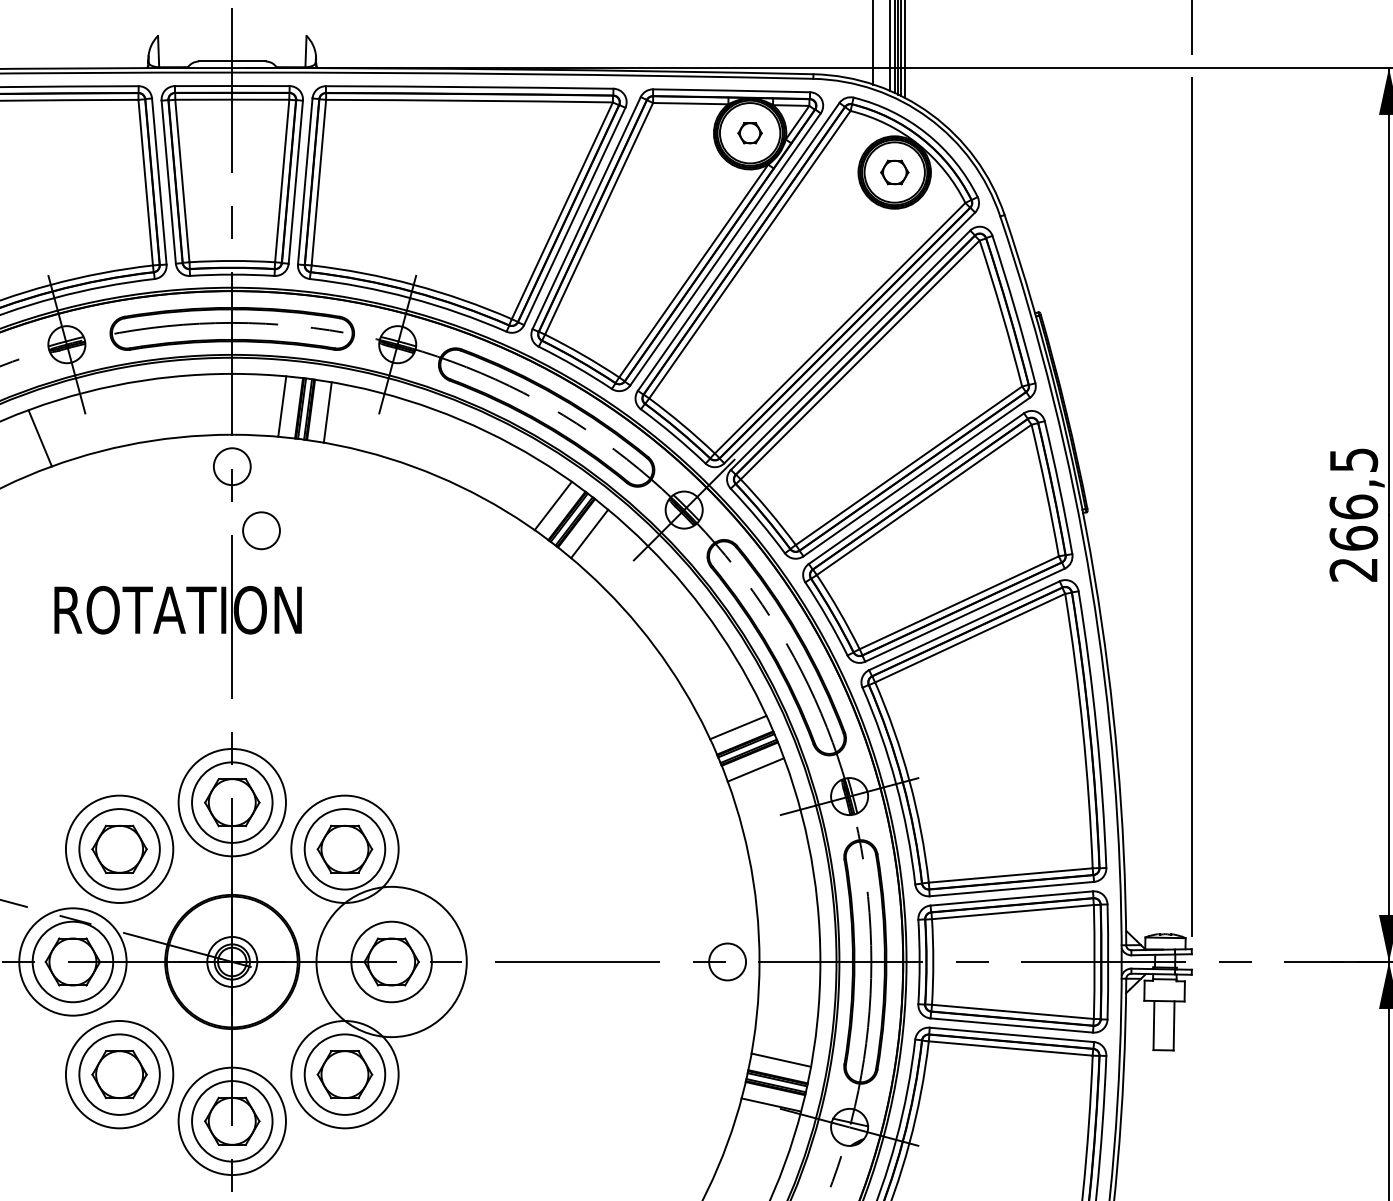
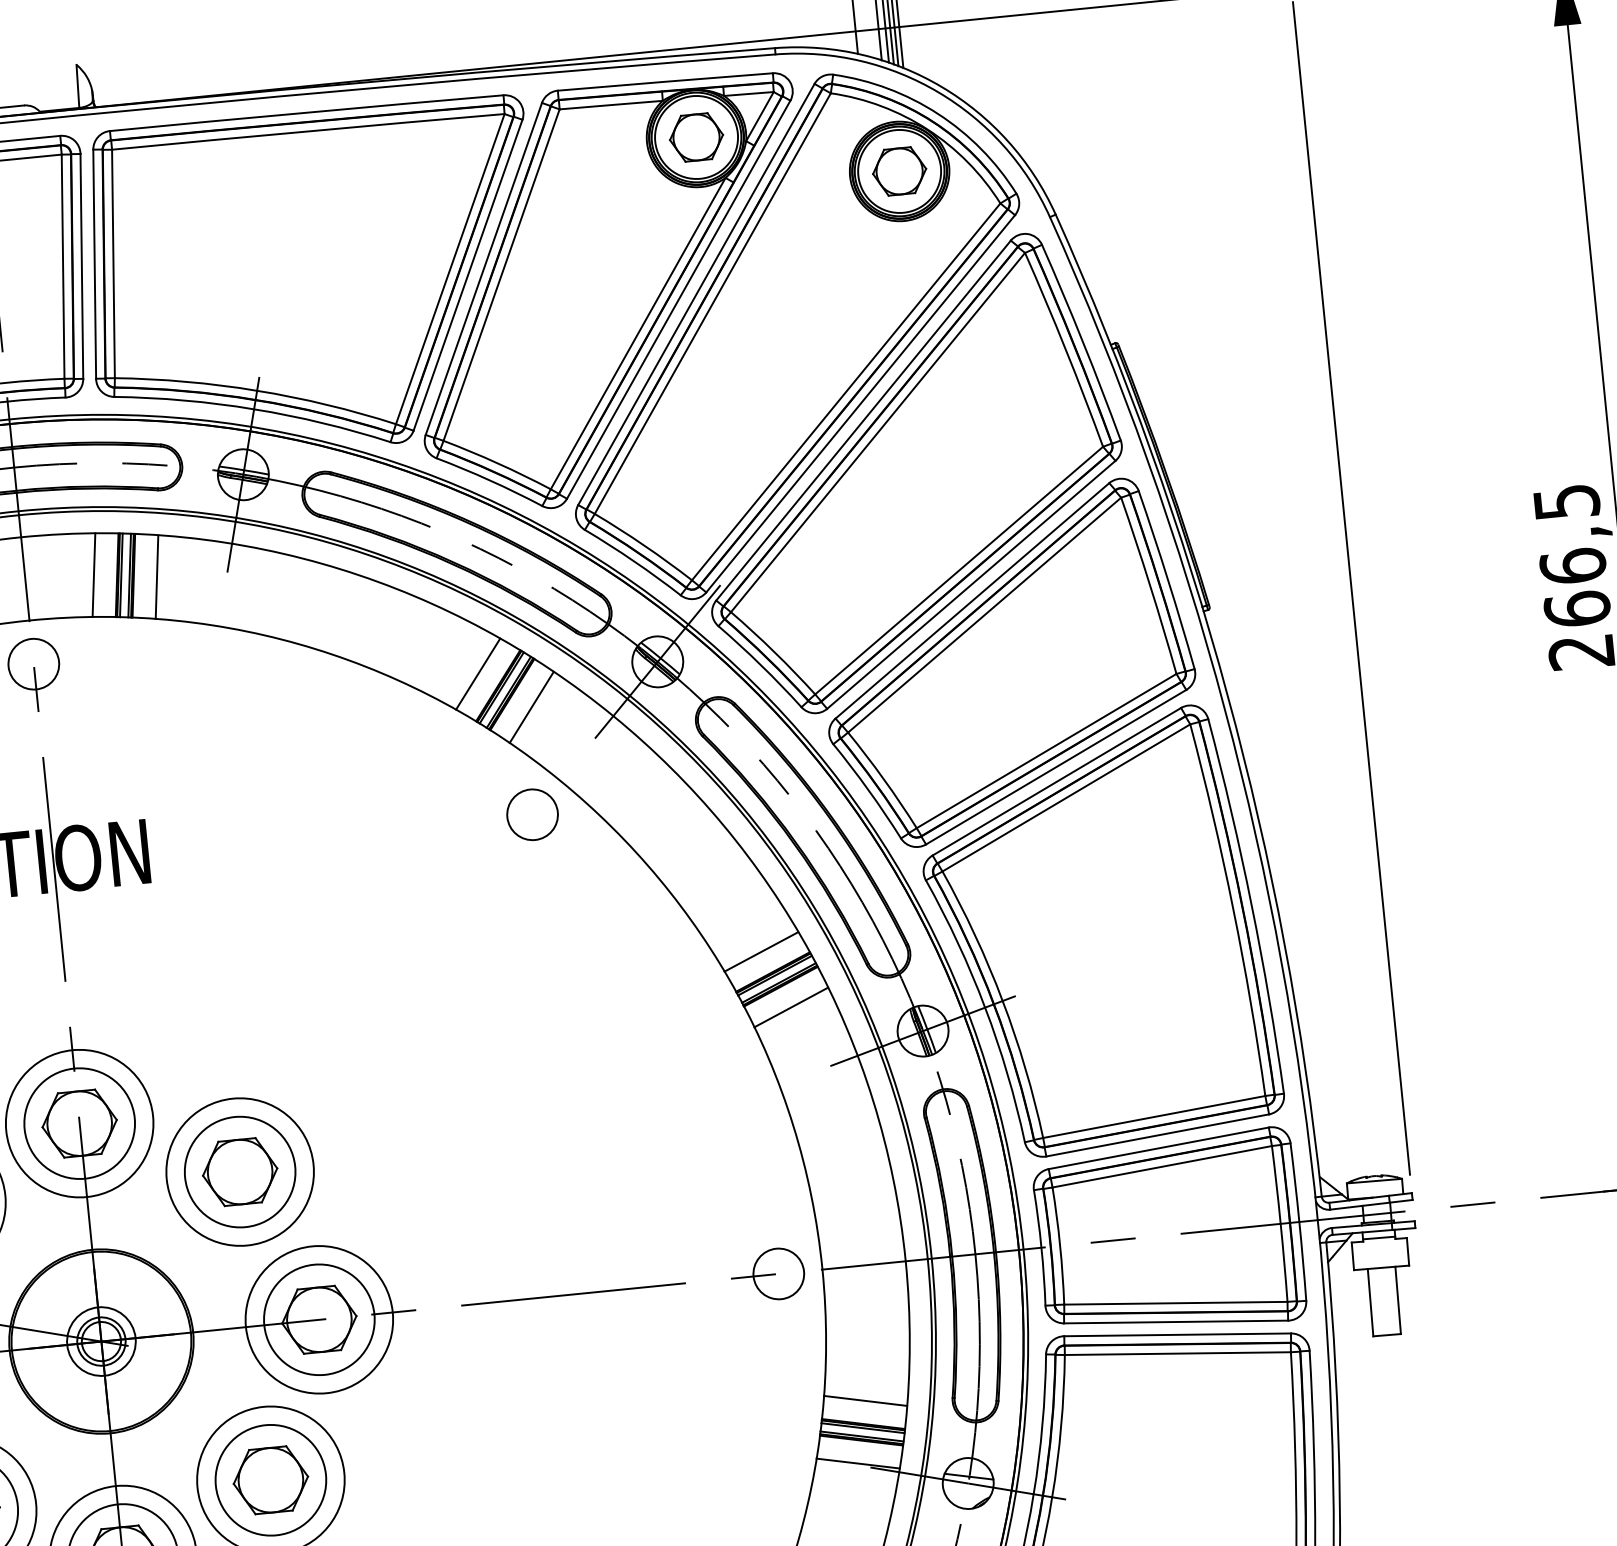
part: (749, 133) -> (695, 137), size x1.67
part: (894, 172) -> (899, 171), size x1.43
circle: (261, 530) -> (532, 814), moved
circle: (391, 961) -> (319, 1319), size x0.71

